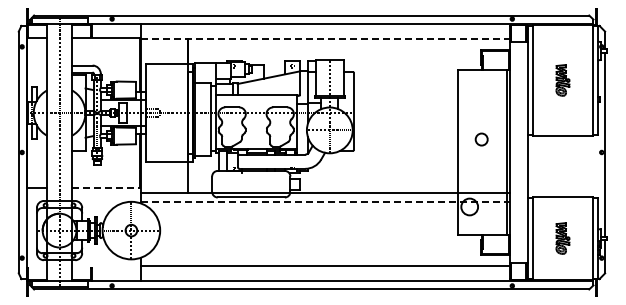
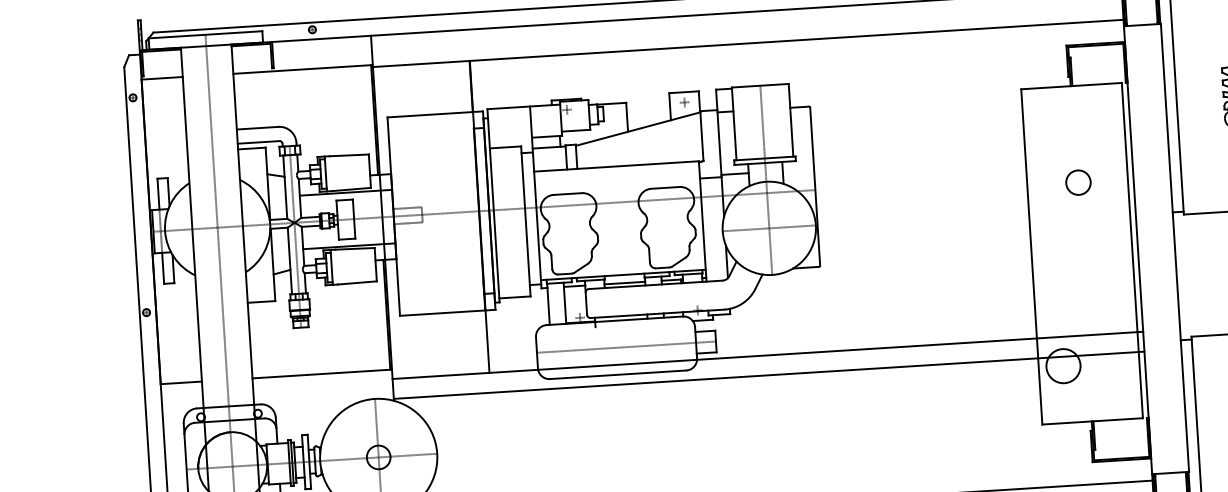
line: (325, 39) -> (748, 44), dashed -> solid
circle: (481, 139) -> (1078, 182), moved
line: (256, 184) -> (627, 347), added
line: (105, 187) -> (320, 373), dashed -> solid
line: (325, 202) -> (769, 375), dashed -> solid

